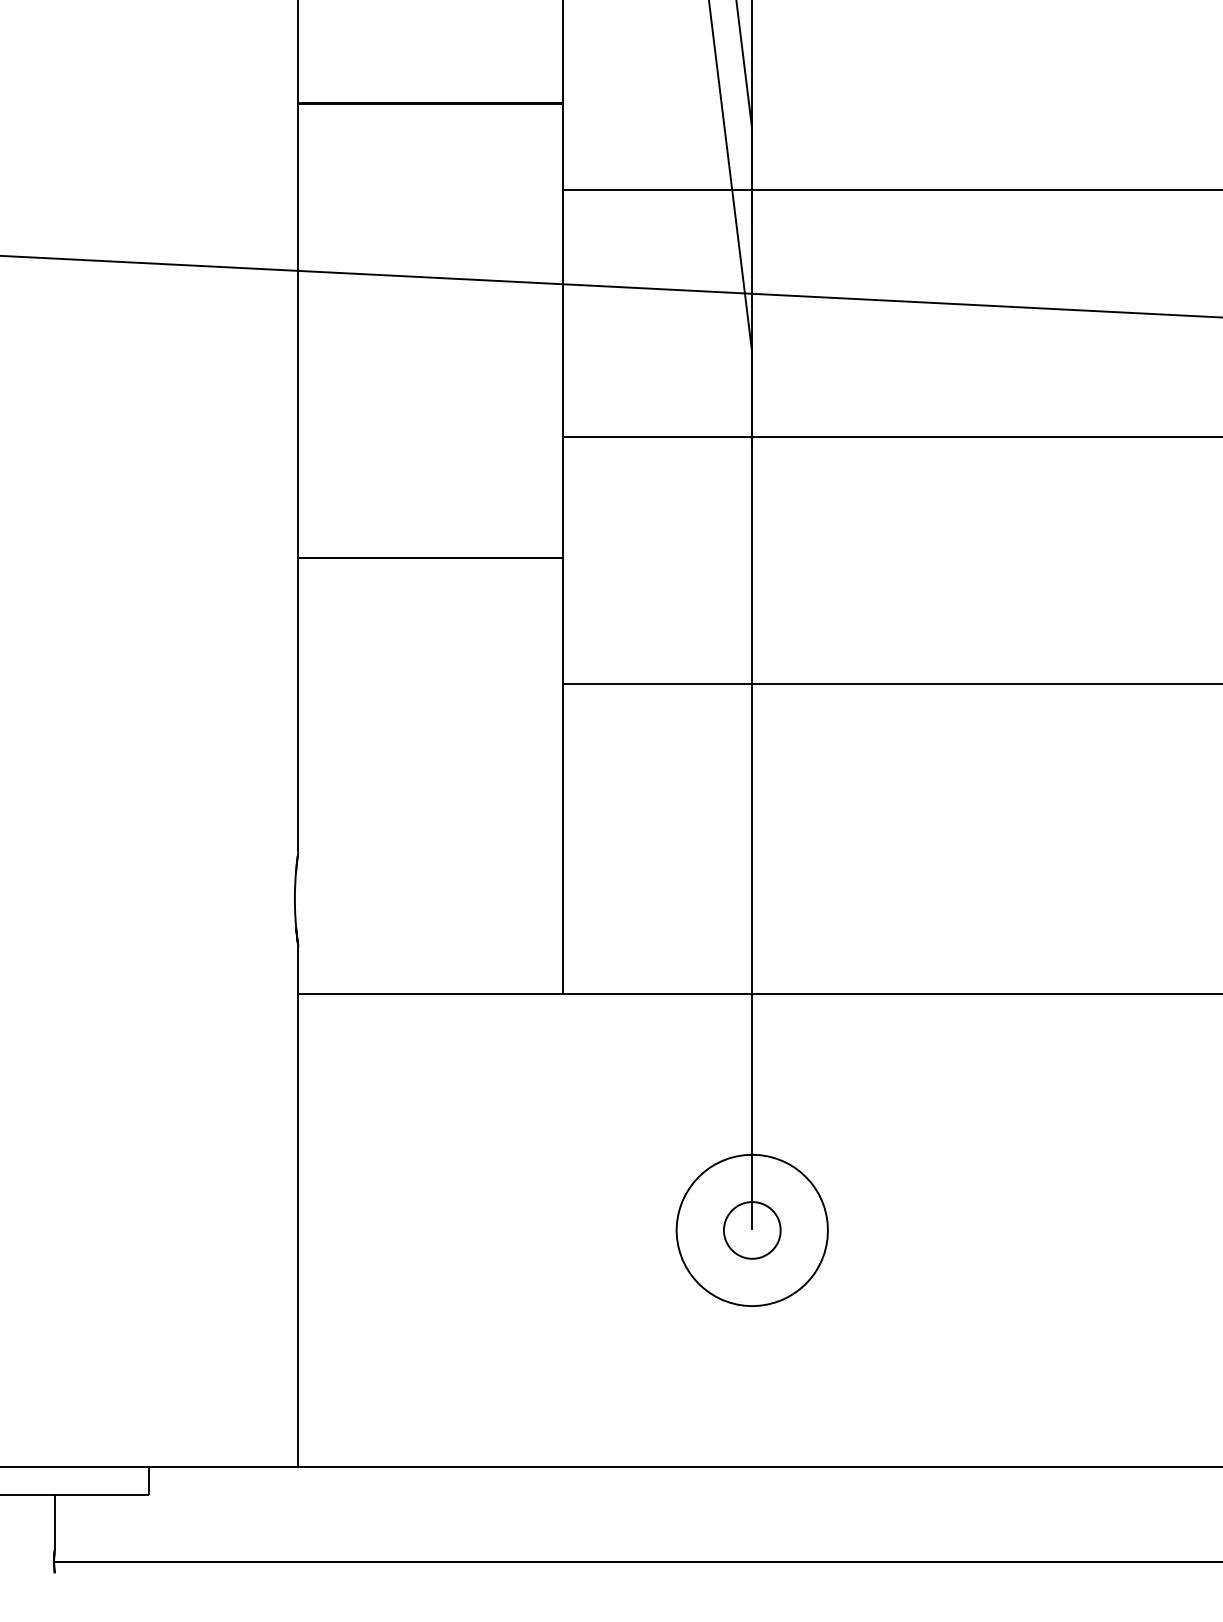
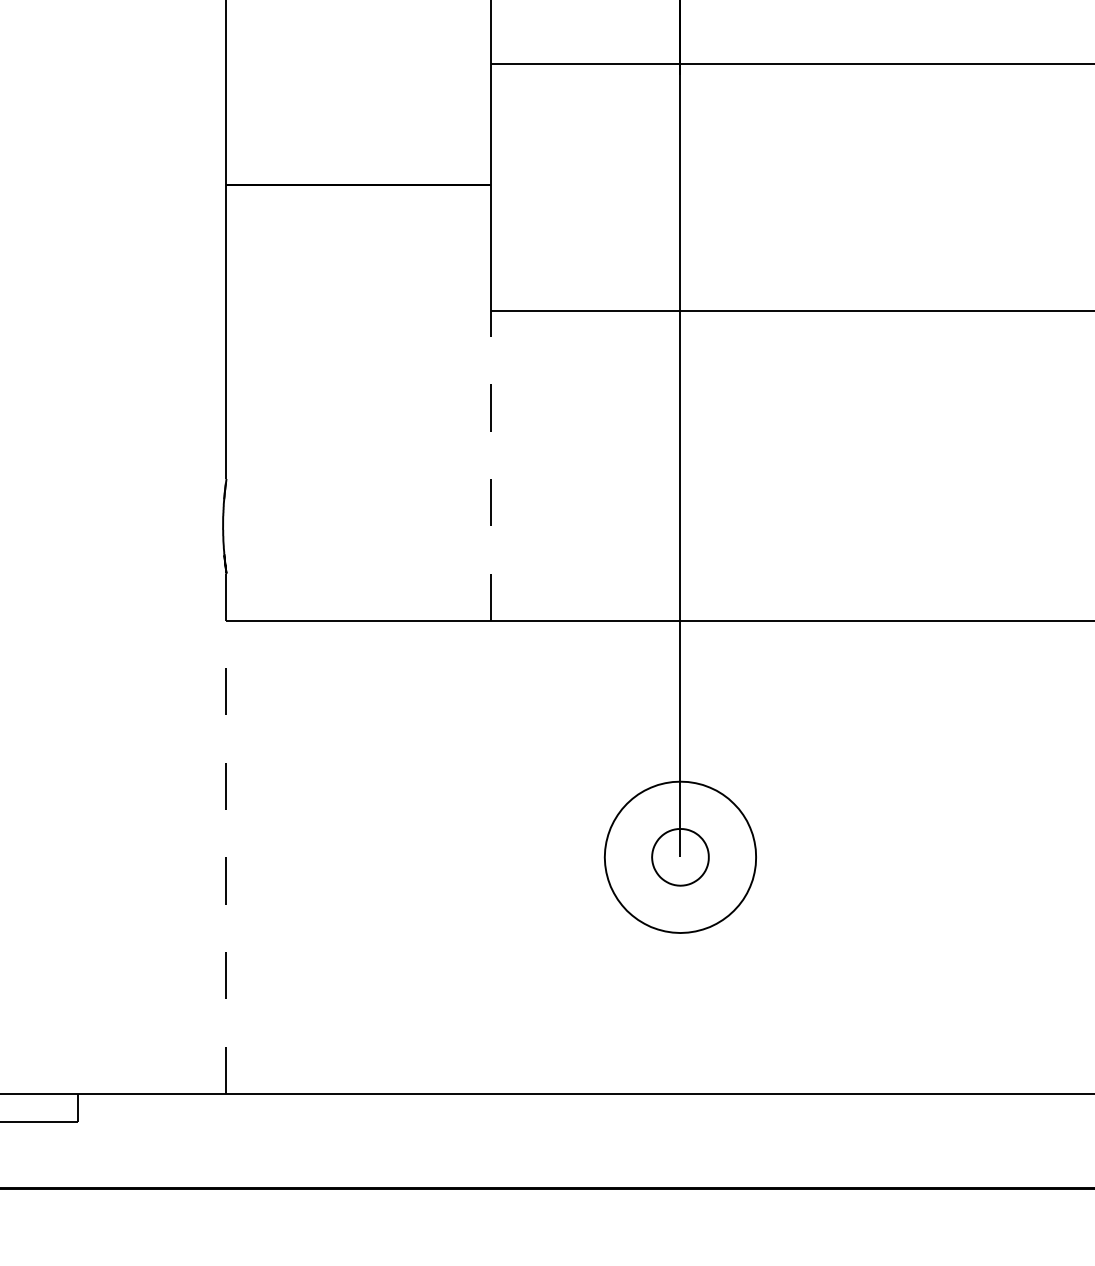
line: (563, 839) -> (491, 466), solid -> dashed
line: (298, 1206) -> (226, 833), solid -> dashed

